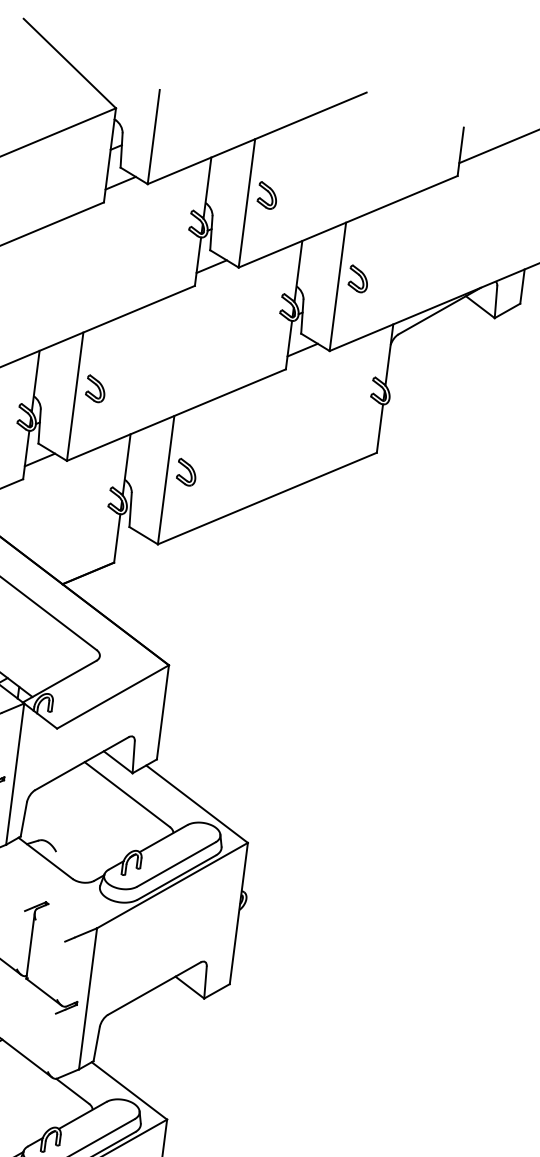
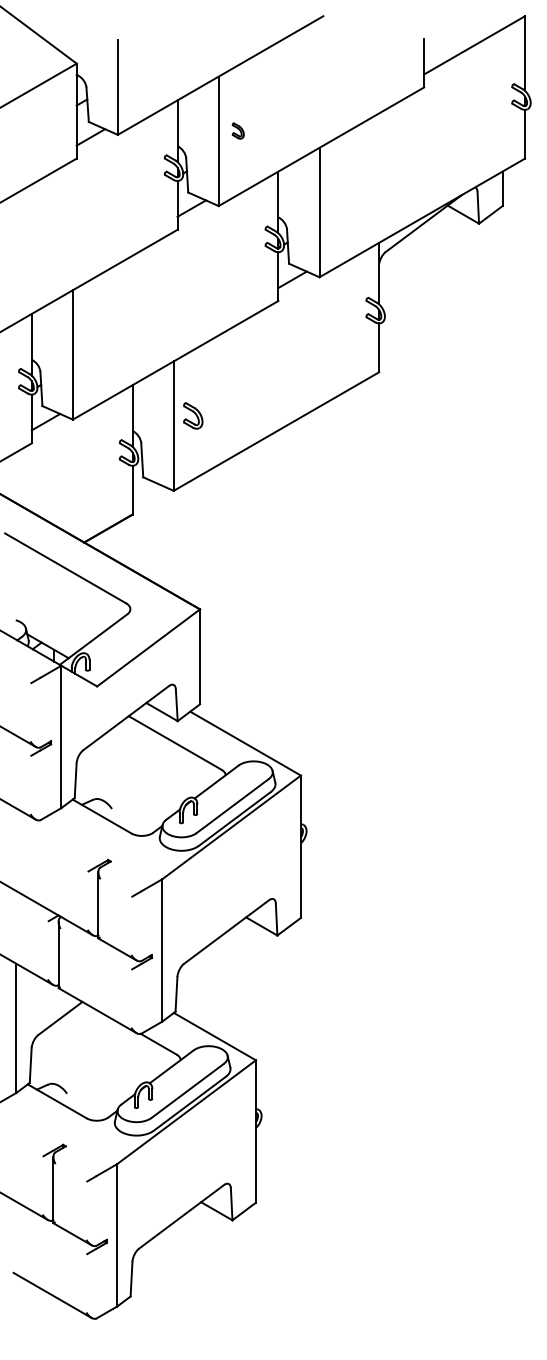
part: (267, 195) -> (238, 130), size x0.6
part: (359, 278) -> (339, 201), removed
part: (95, 388) -> (92, 344), removed

